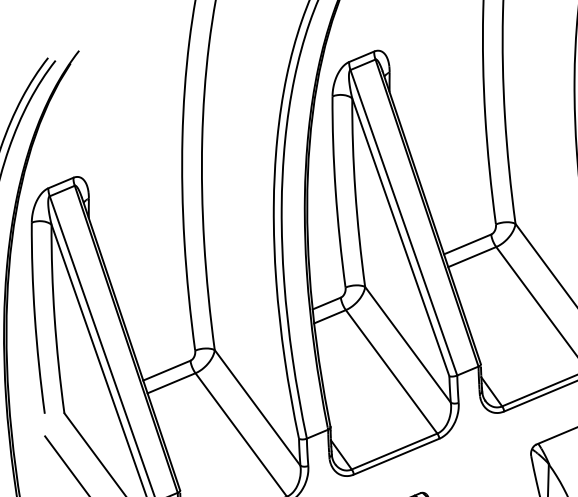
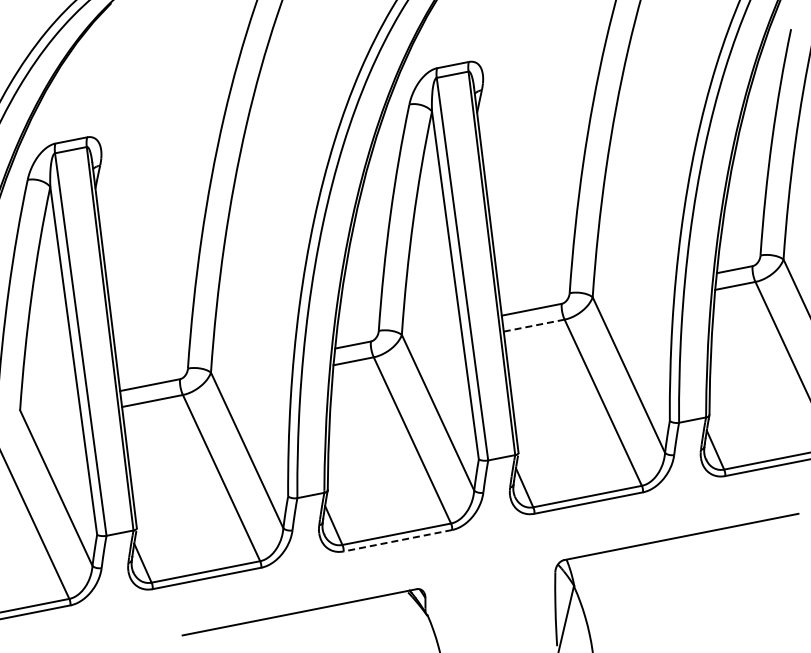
line: (471, 257) -> (533, 325), solid -> dashed
line: (396, 456) -> (397, 540), solid -> dashed

